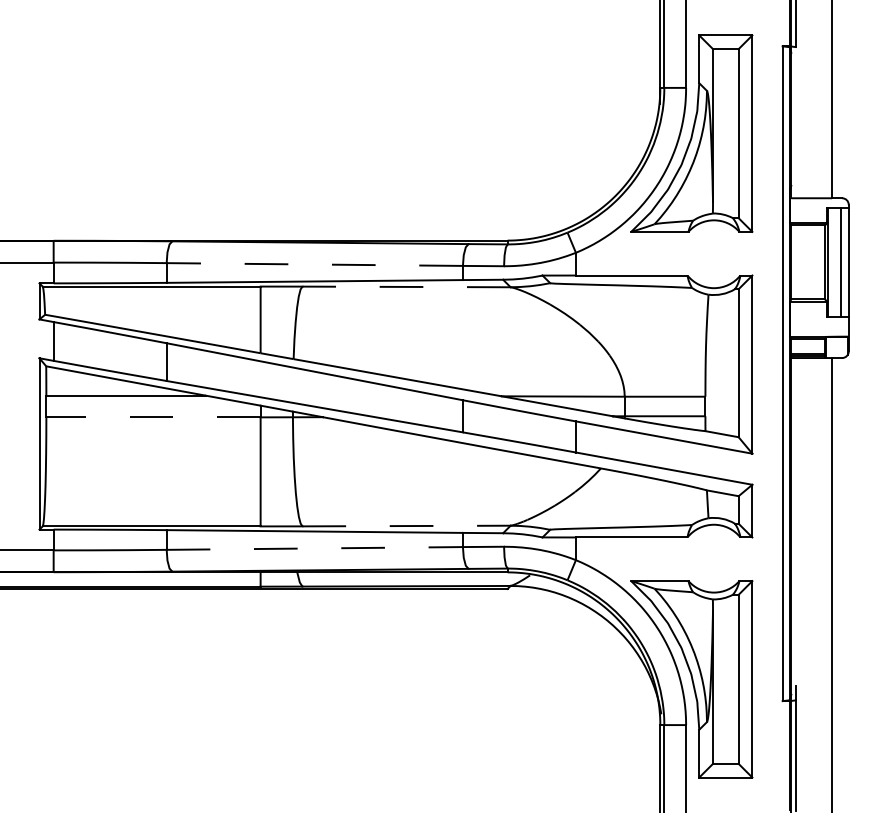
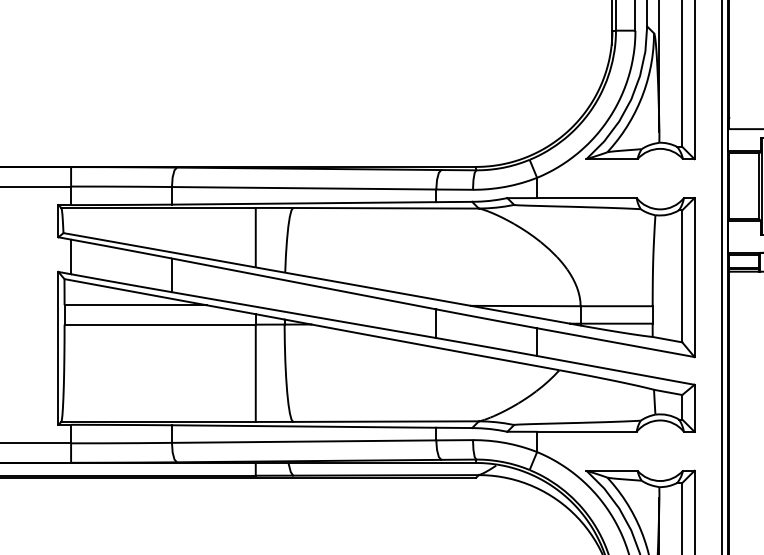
line: (314, 264) -> (303, 188), dashed -> solid
line: (406, 286) -> (385, 207), dashed -> solid
line: (153, 417) -> (160, 324), dashed -> solid
line: (407, 526) -> (386, 422), dashed -> solid
line: (315, 548) -> (304, 441), dashed -> solid

